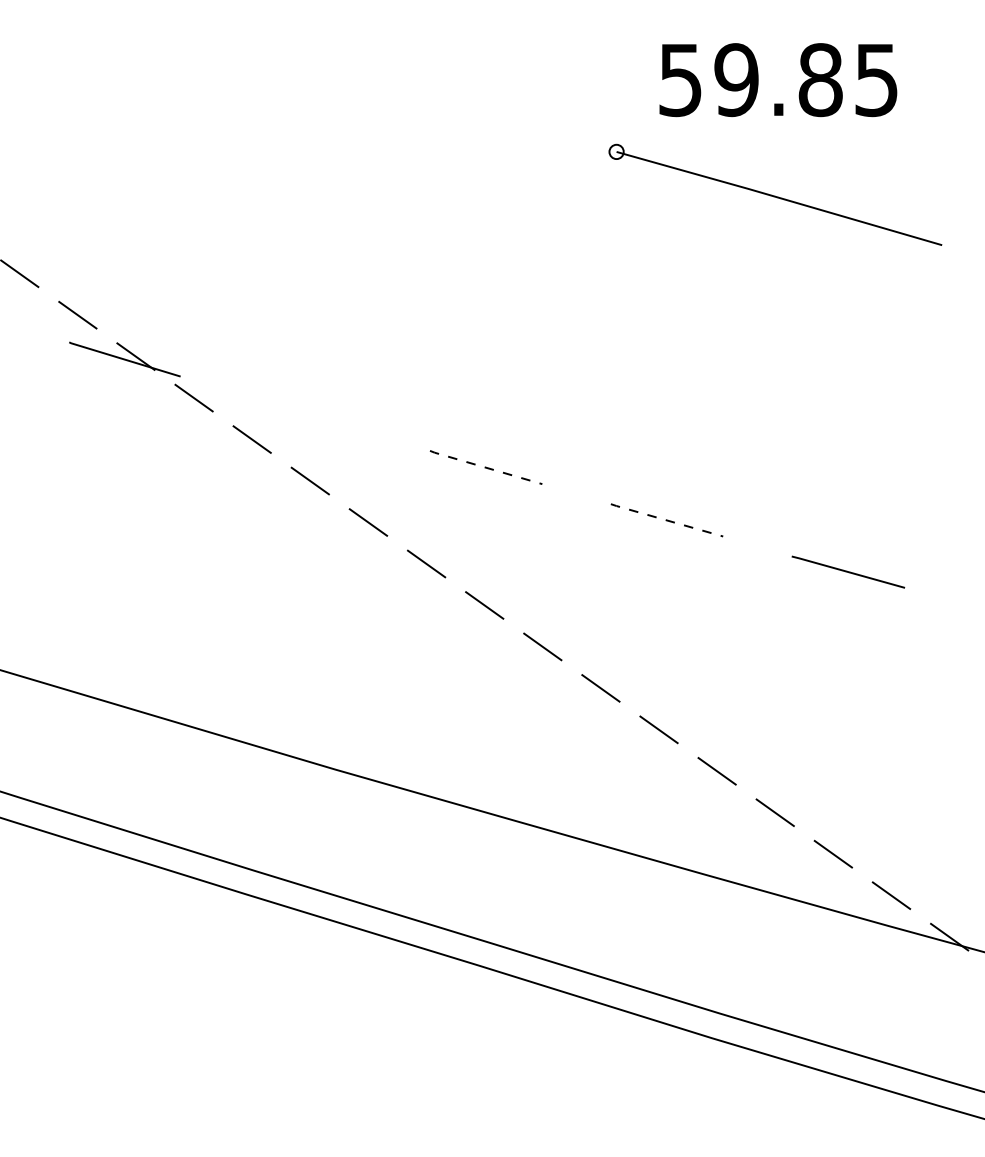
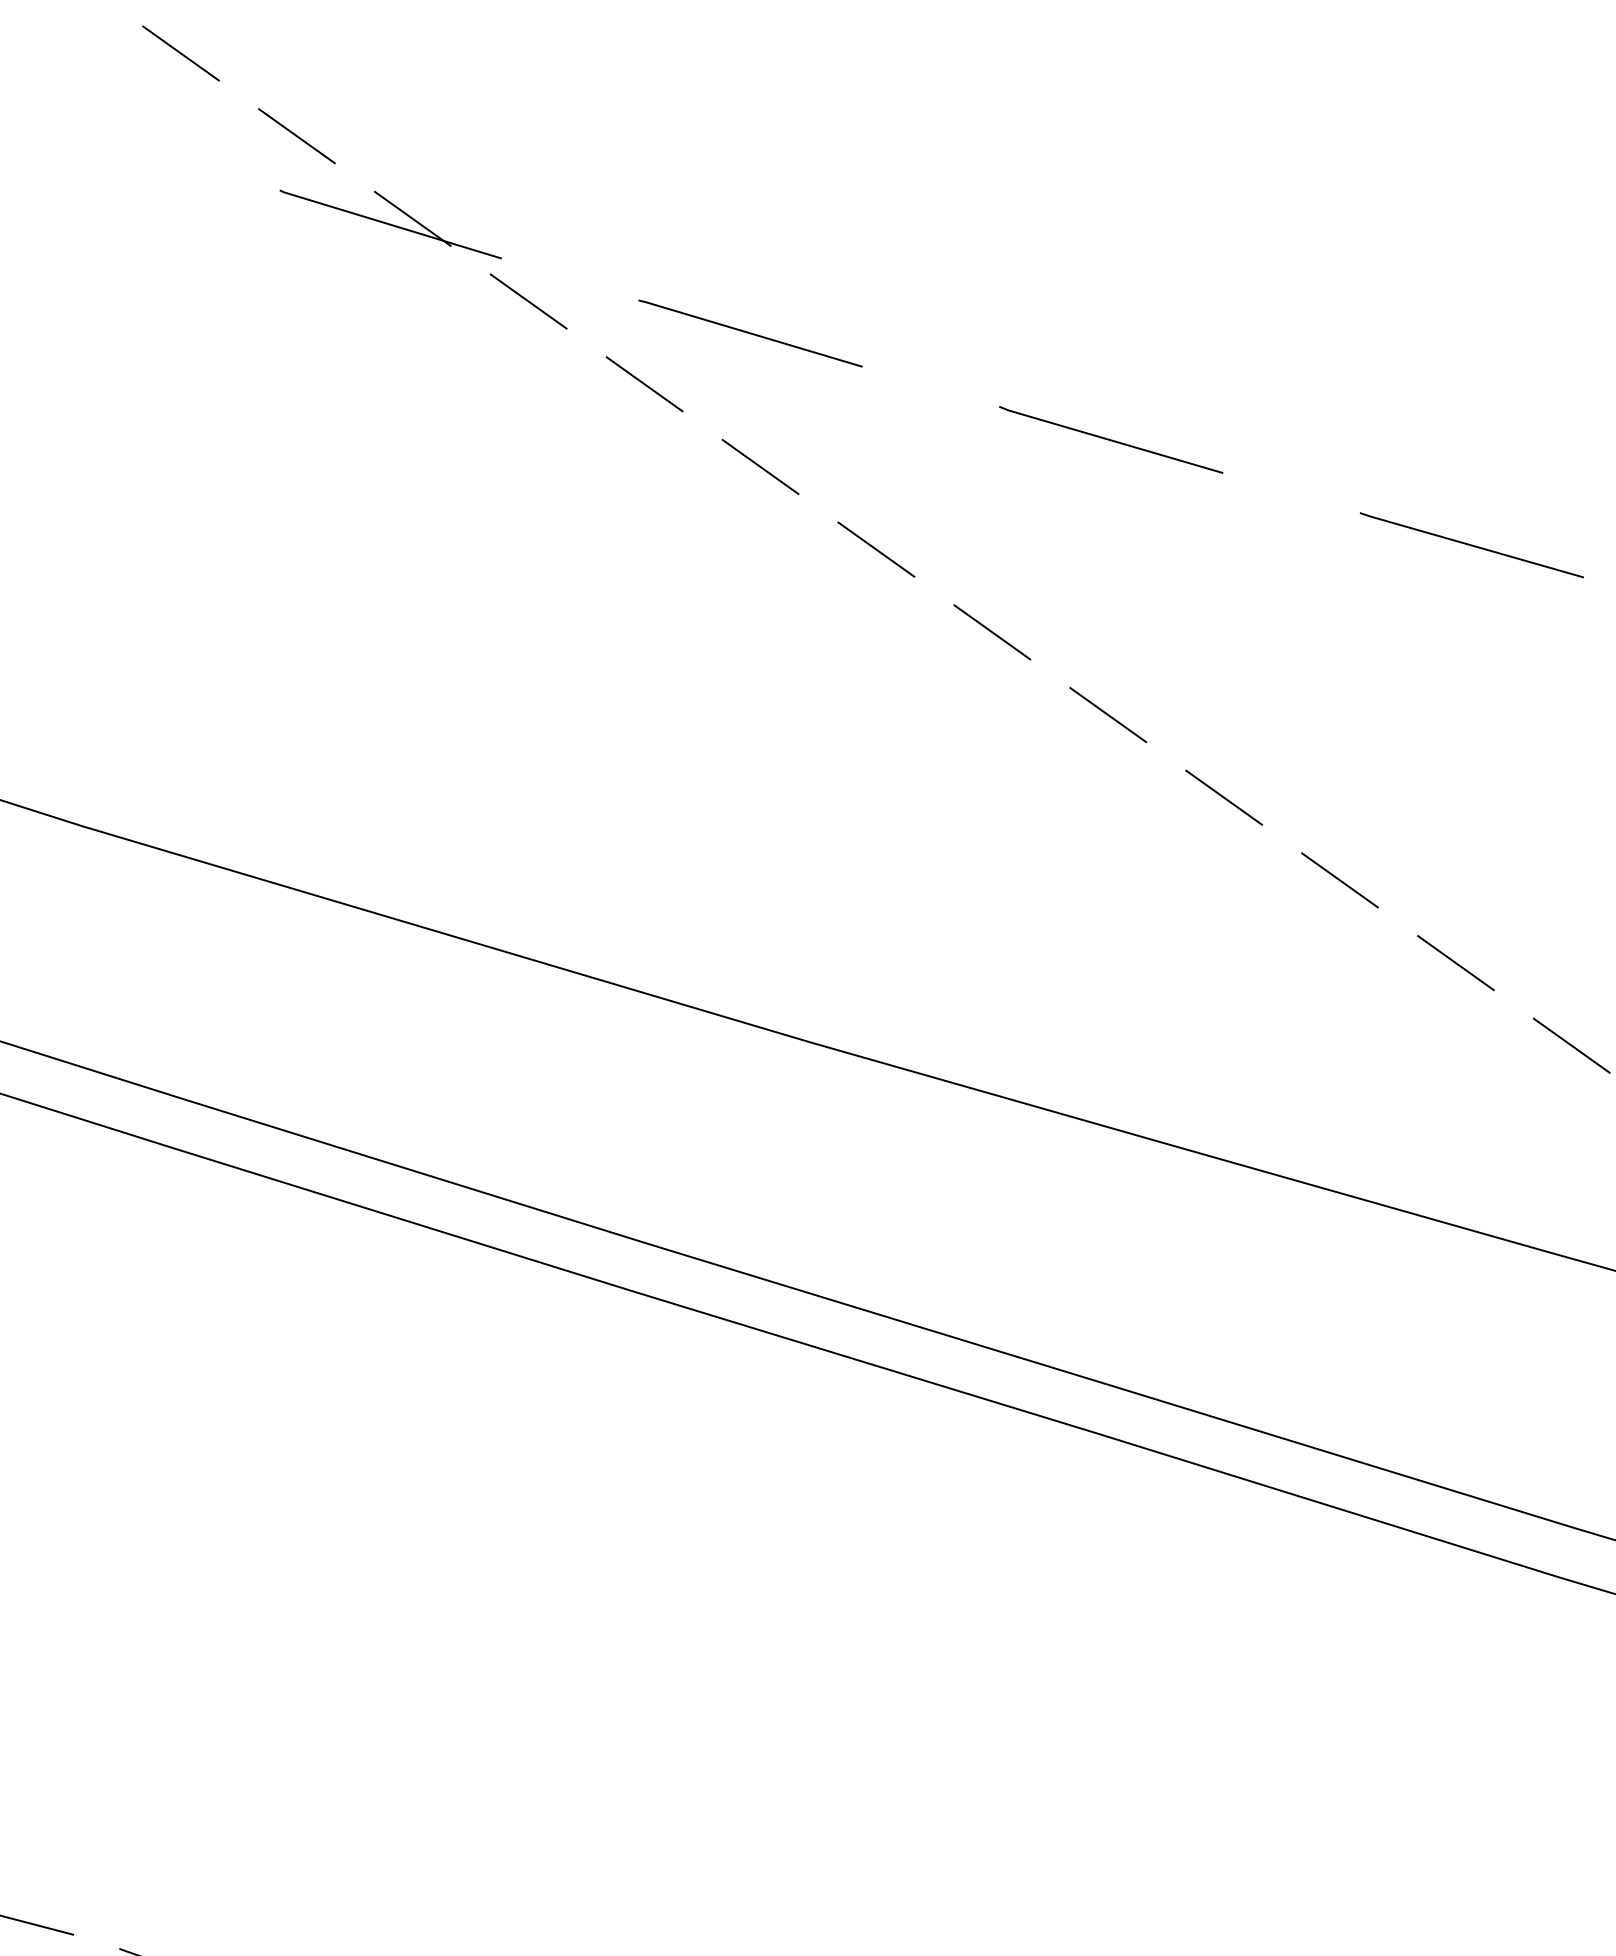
line: (305, 413) -> (750, 332), added
line: (485, 467) -> (1109, 439), dashed -> solid
line: (666, 520) -> (1470, 545), dashed -> solid

